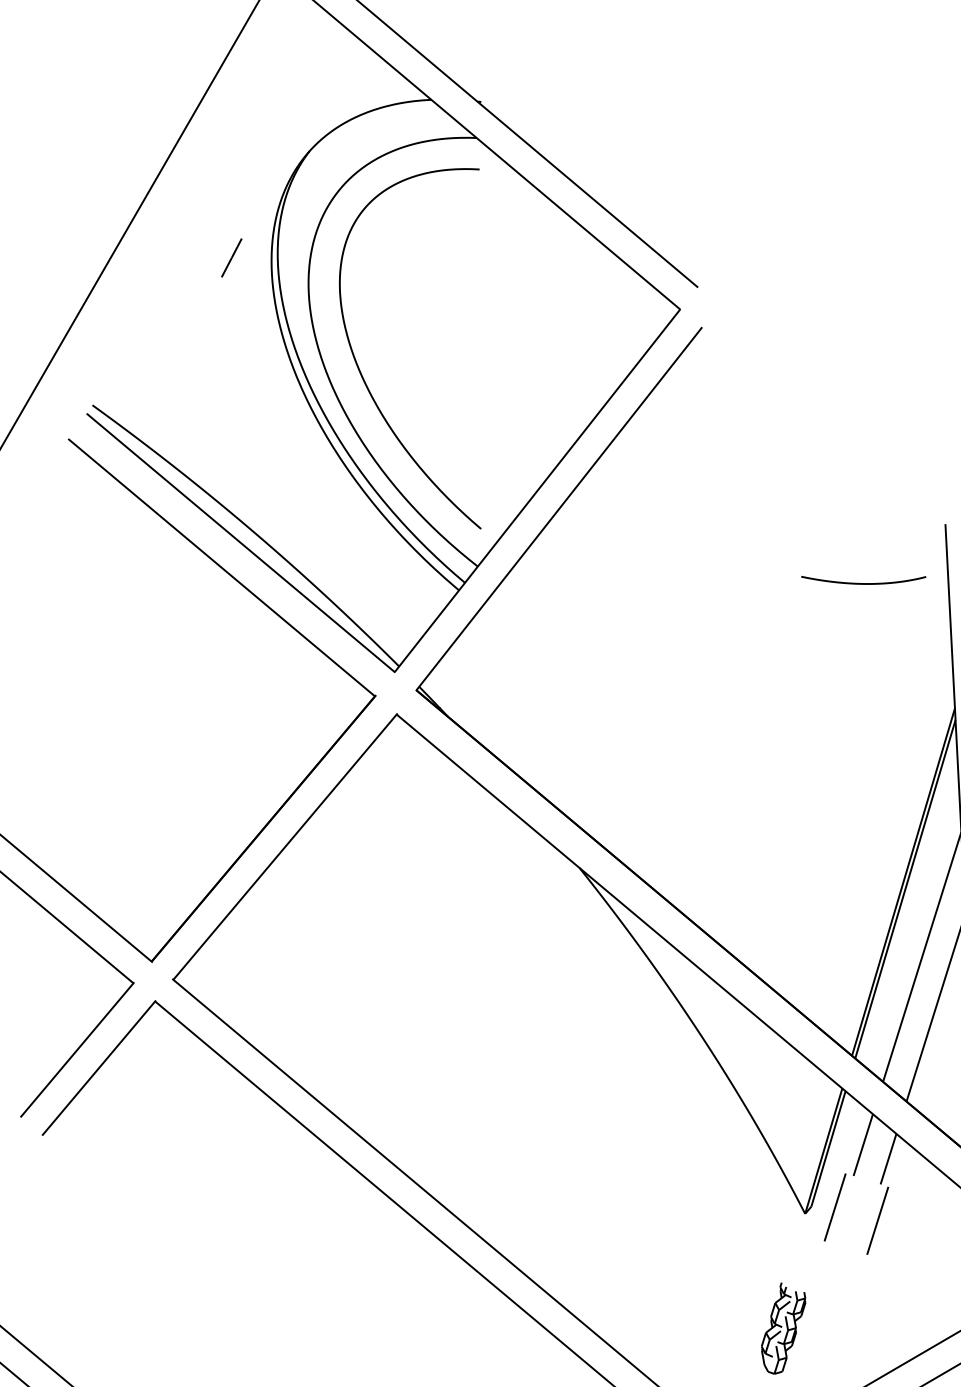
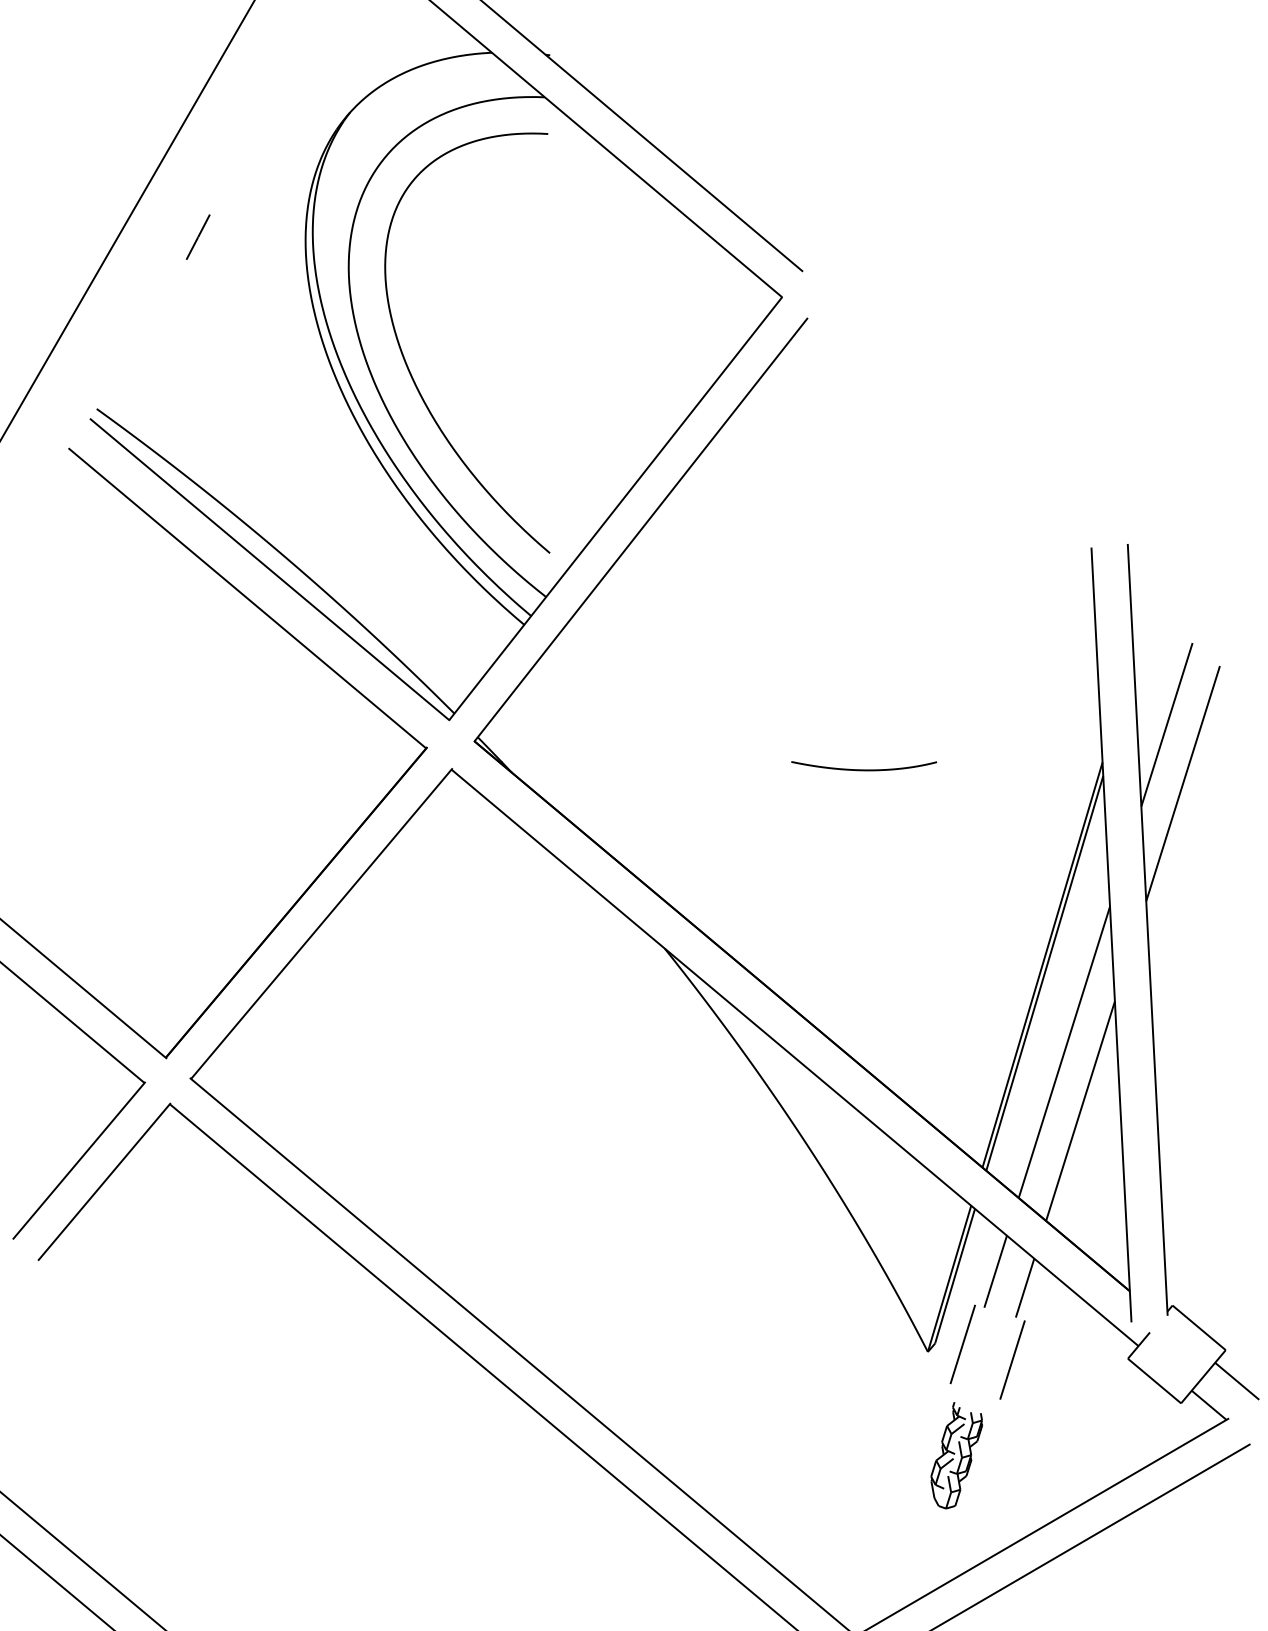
line: (231, 257) -> (197, 236), moved
curve: (864, 583) -> (864, 769), moved
part: (783, 1328) -> (956, 1455), moved

